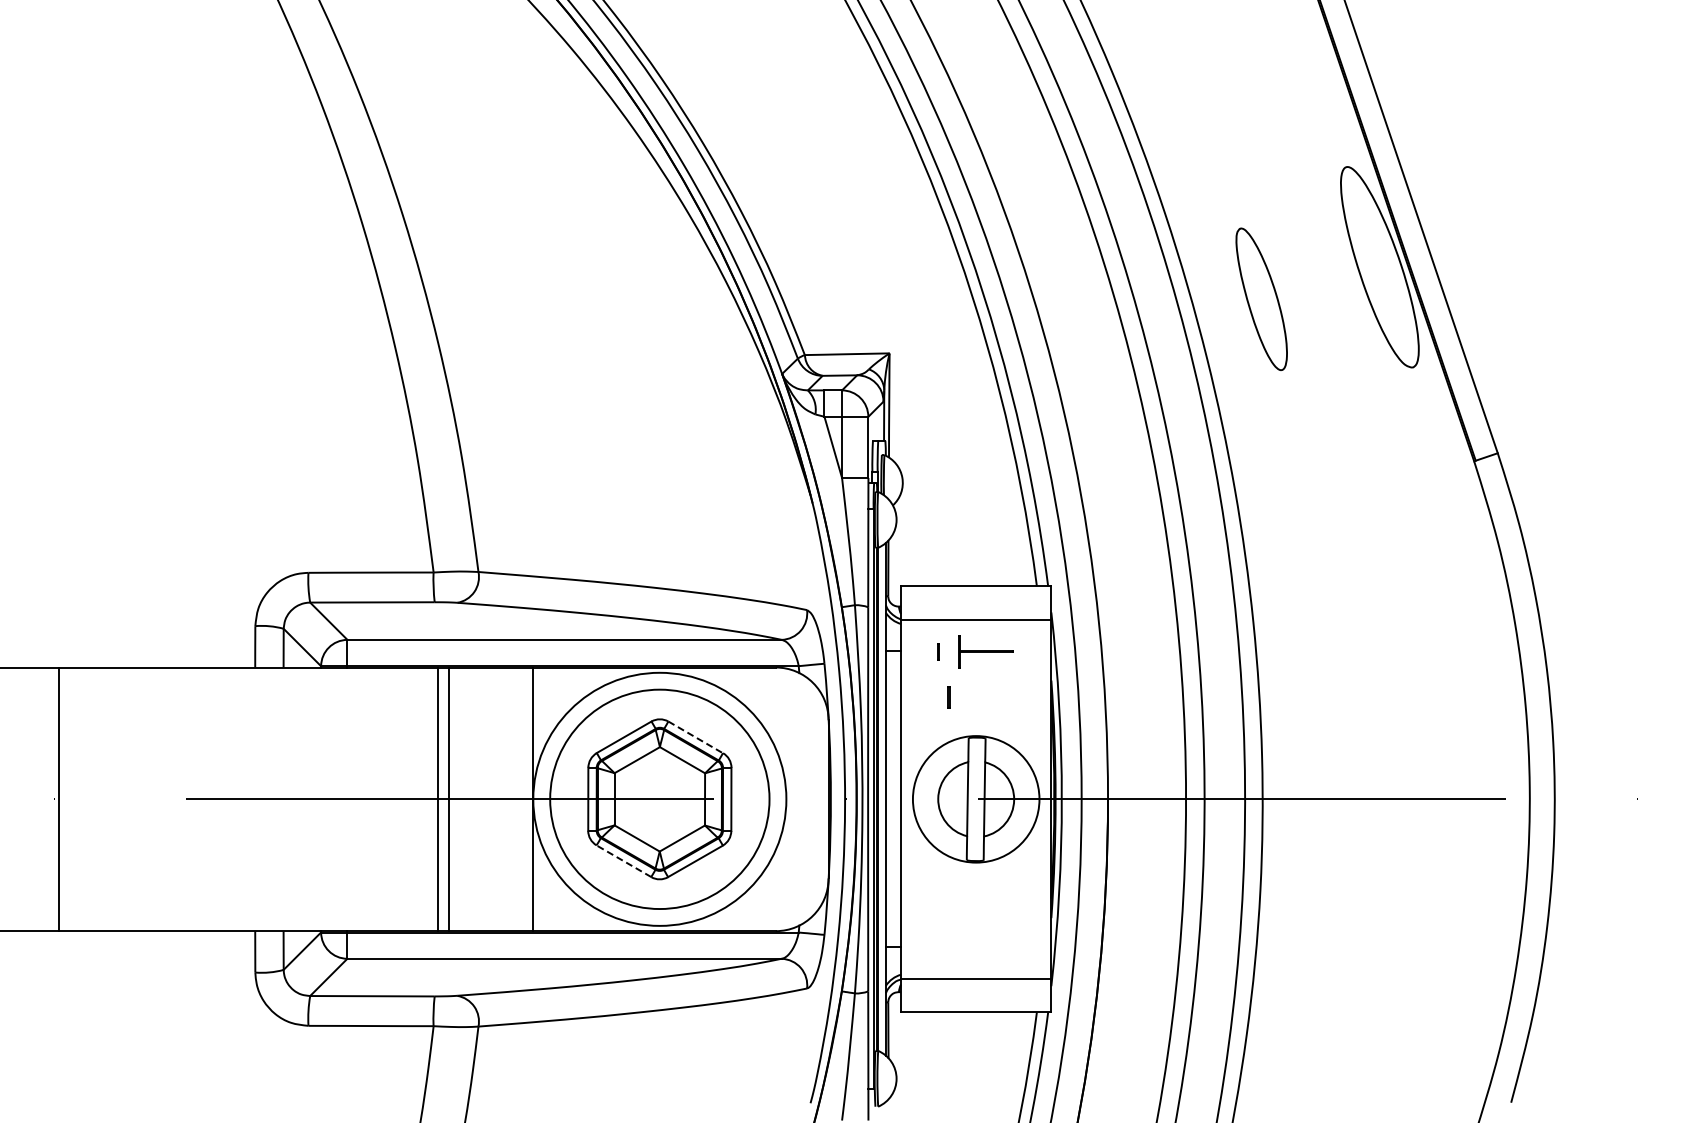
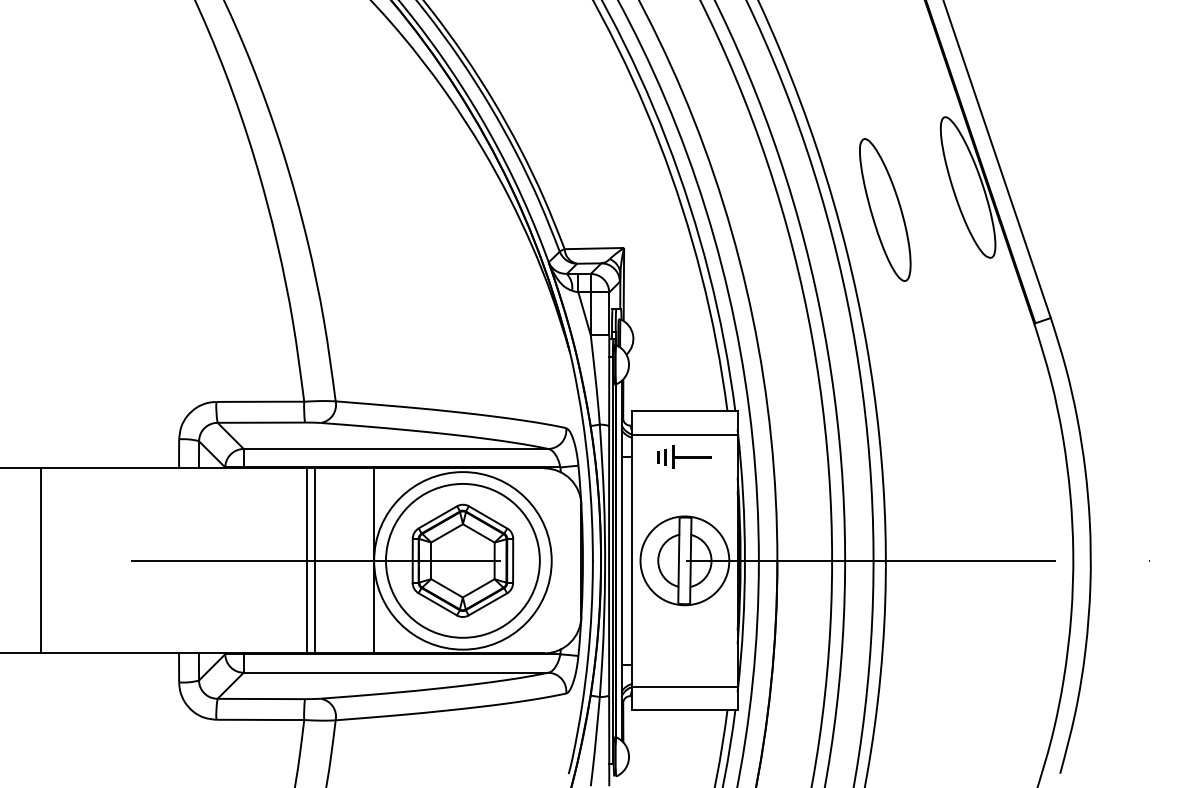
part: (1261, 299) -> (885, 210), size x1.43
line: (948, 697) -> (665, 457), moved
line: (695, 737) -> (487, 517), dashed -> solid
line: (623, 861) -> (437, 604), dashed -> solid

